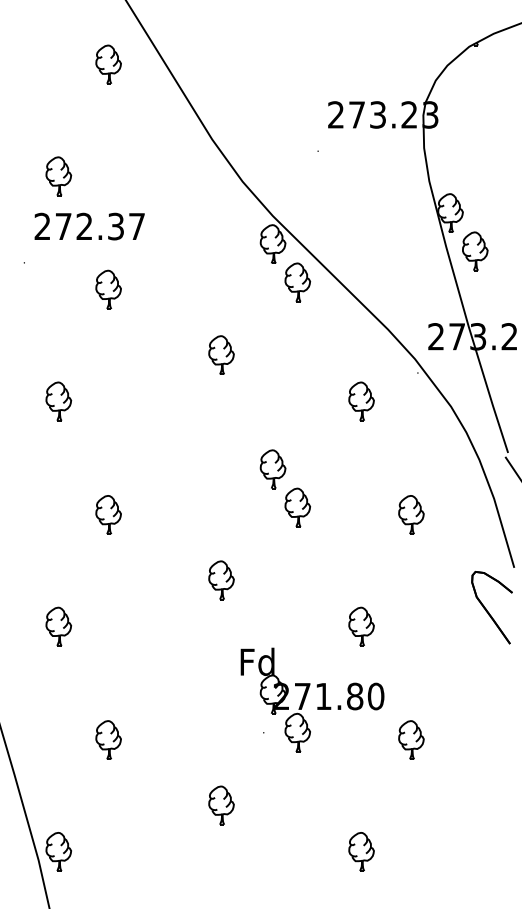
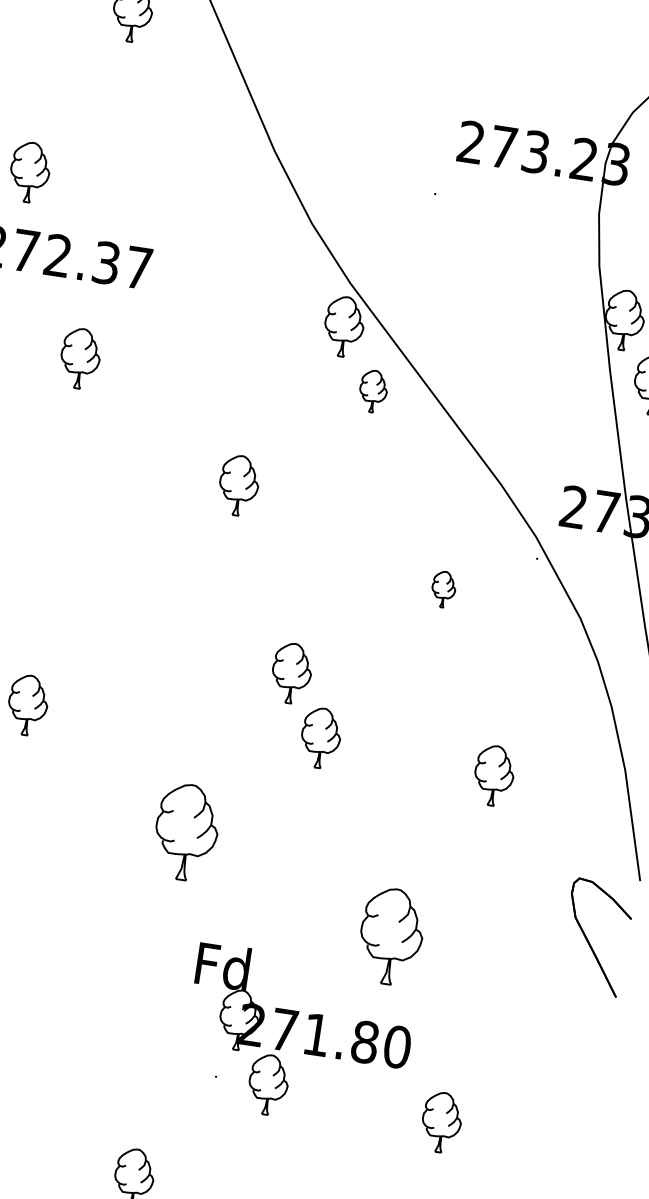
part: (297, 282) -> (372, 391), size x0.7
part: (361, 401) -> (443, 589), size x0.6
part: (221, 580) -> (186, 832), size x1.6
part: (361, 626) -> (391, 935), size x1.6

